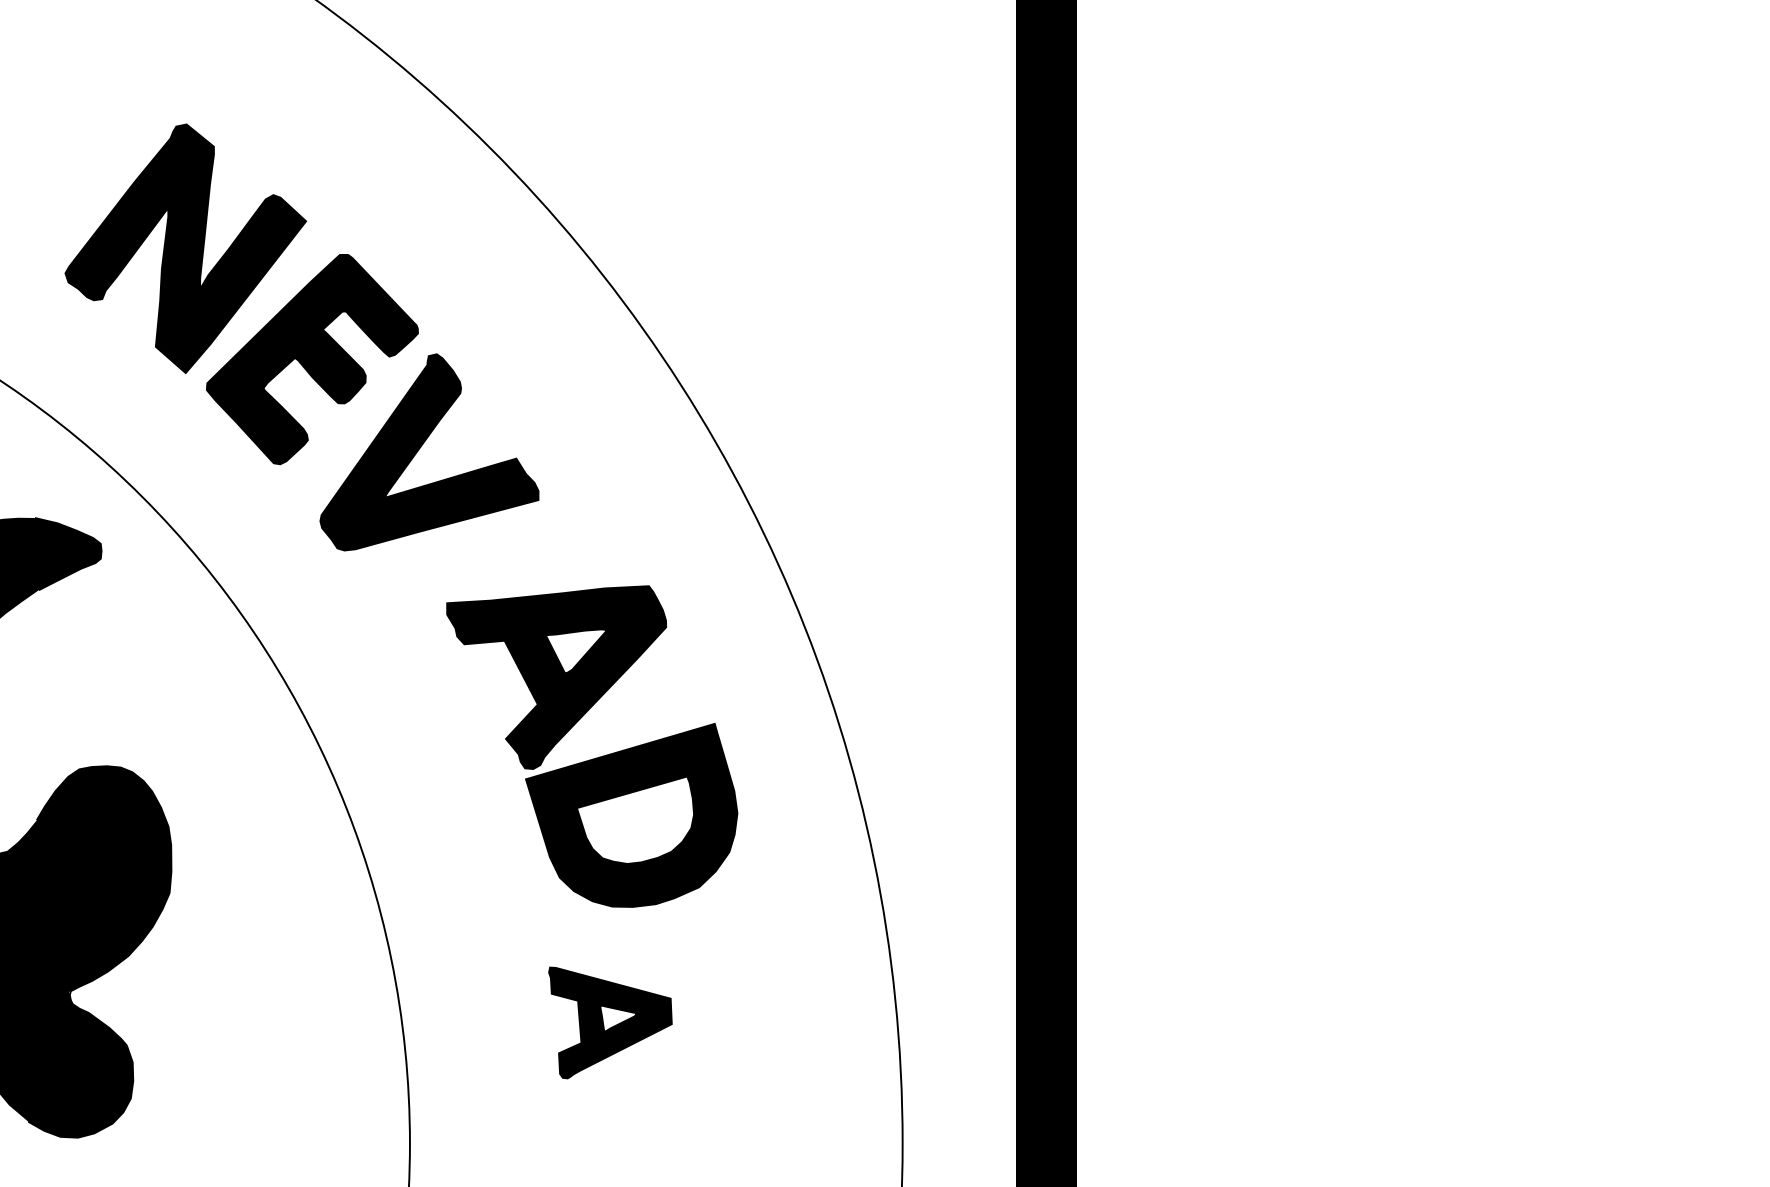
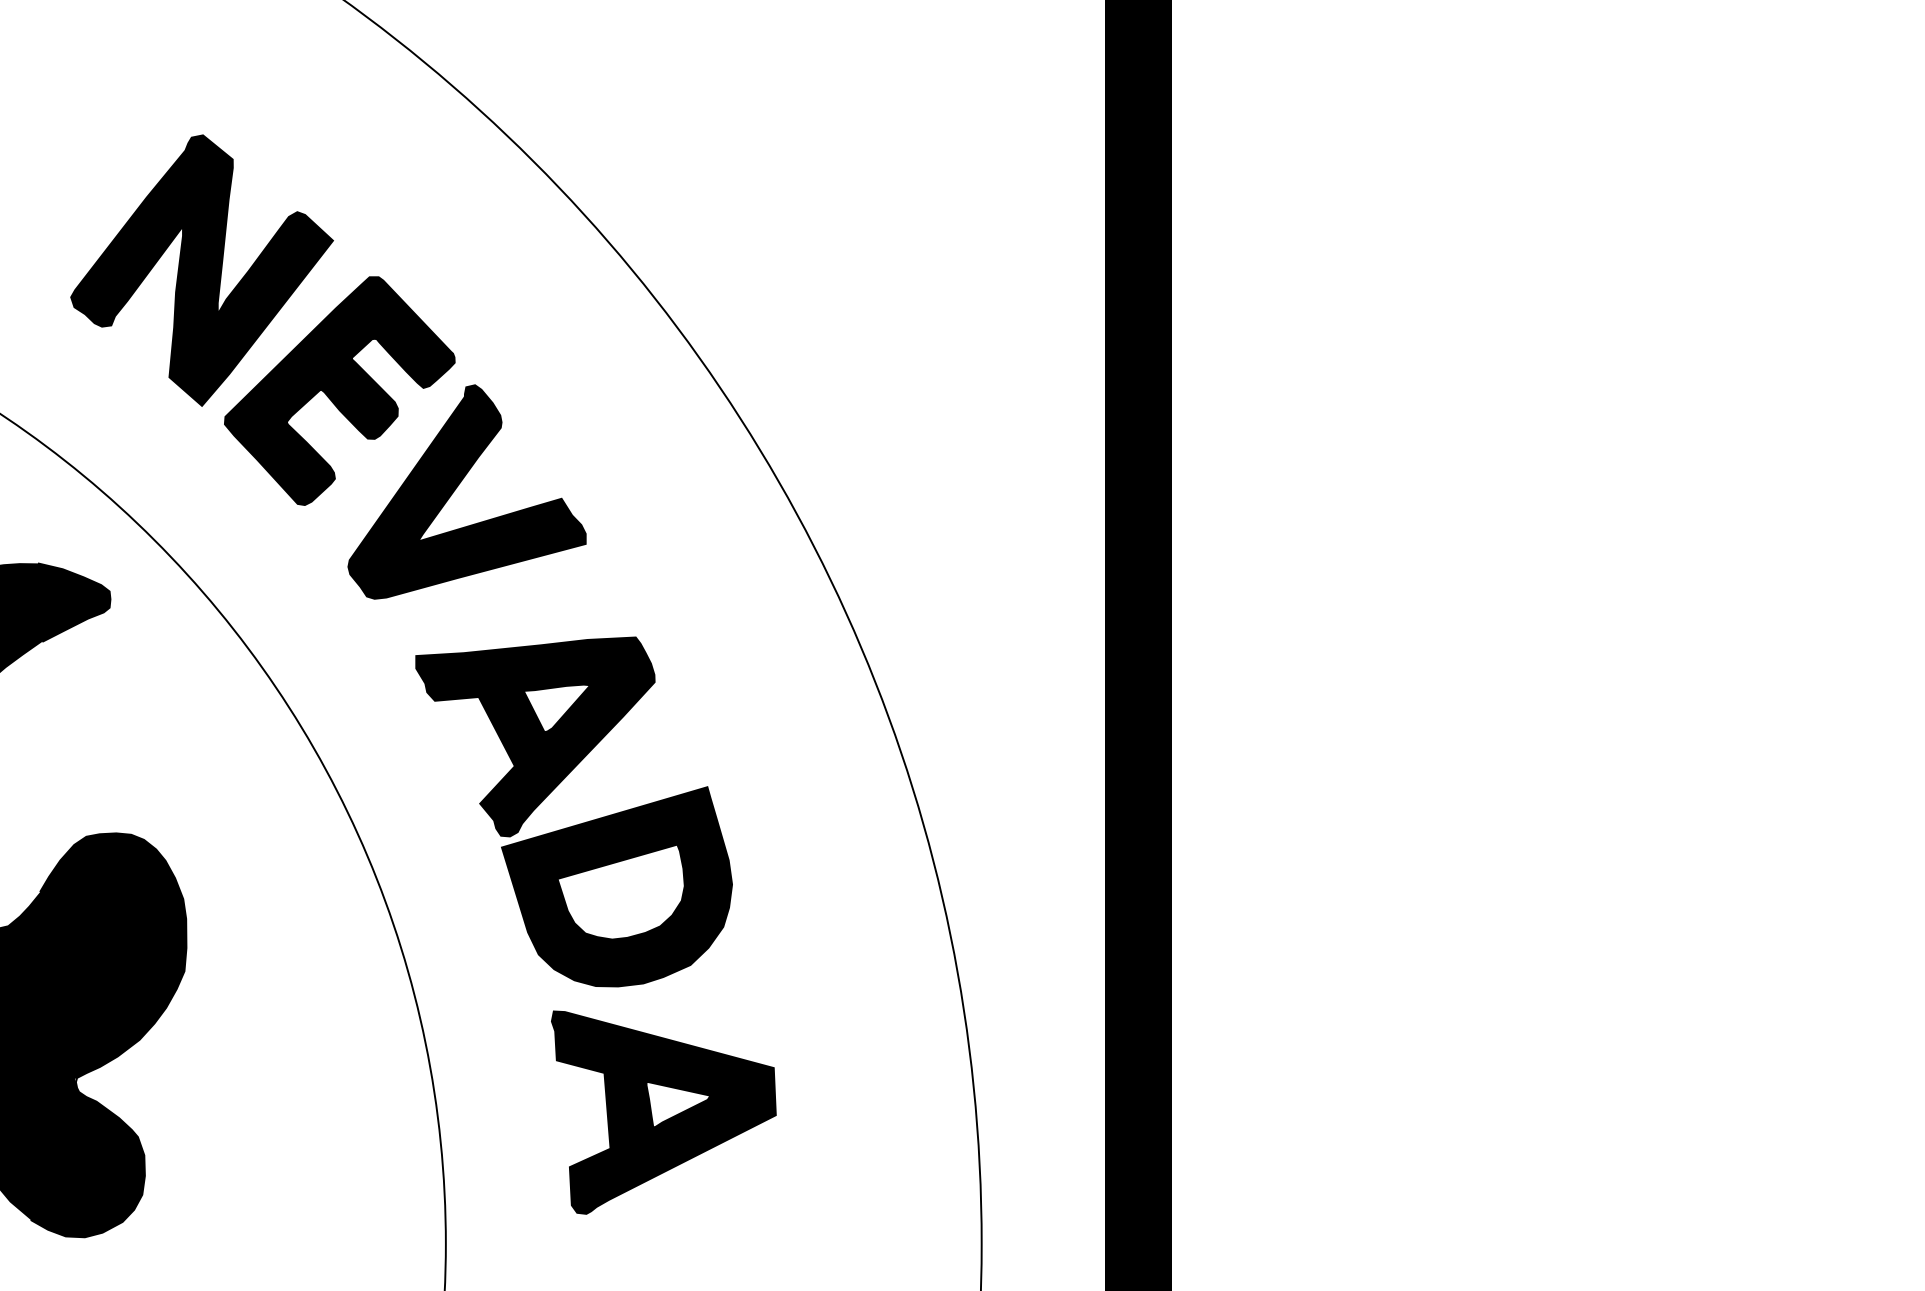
part: (594, 758) -> (576, 824), moved
part: (610, 1022) -> (663, 1112), size x1.67

